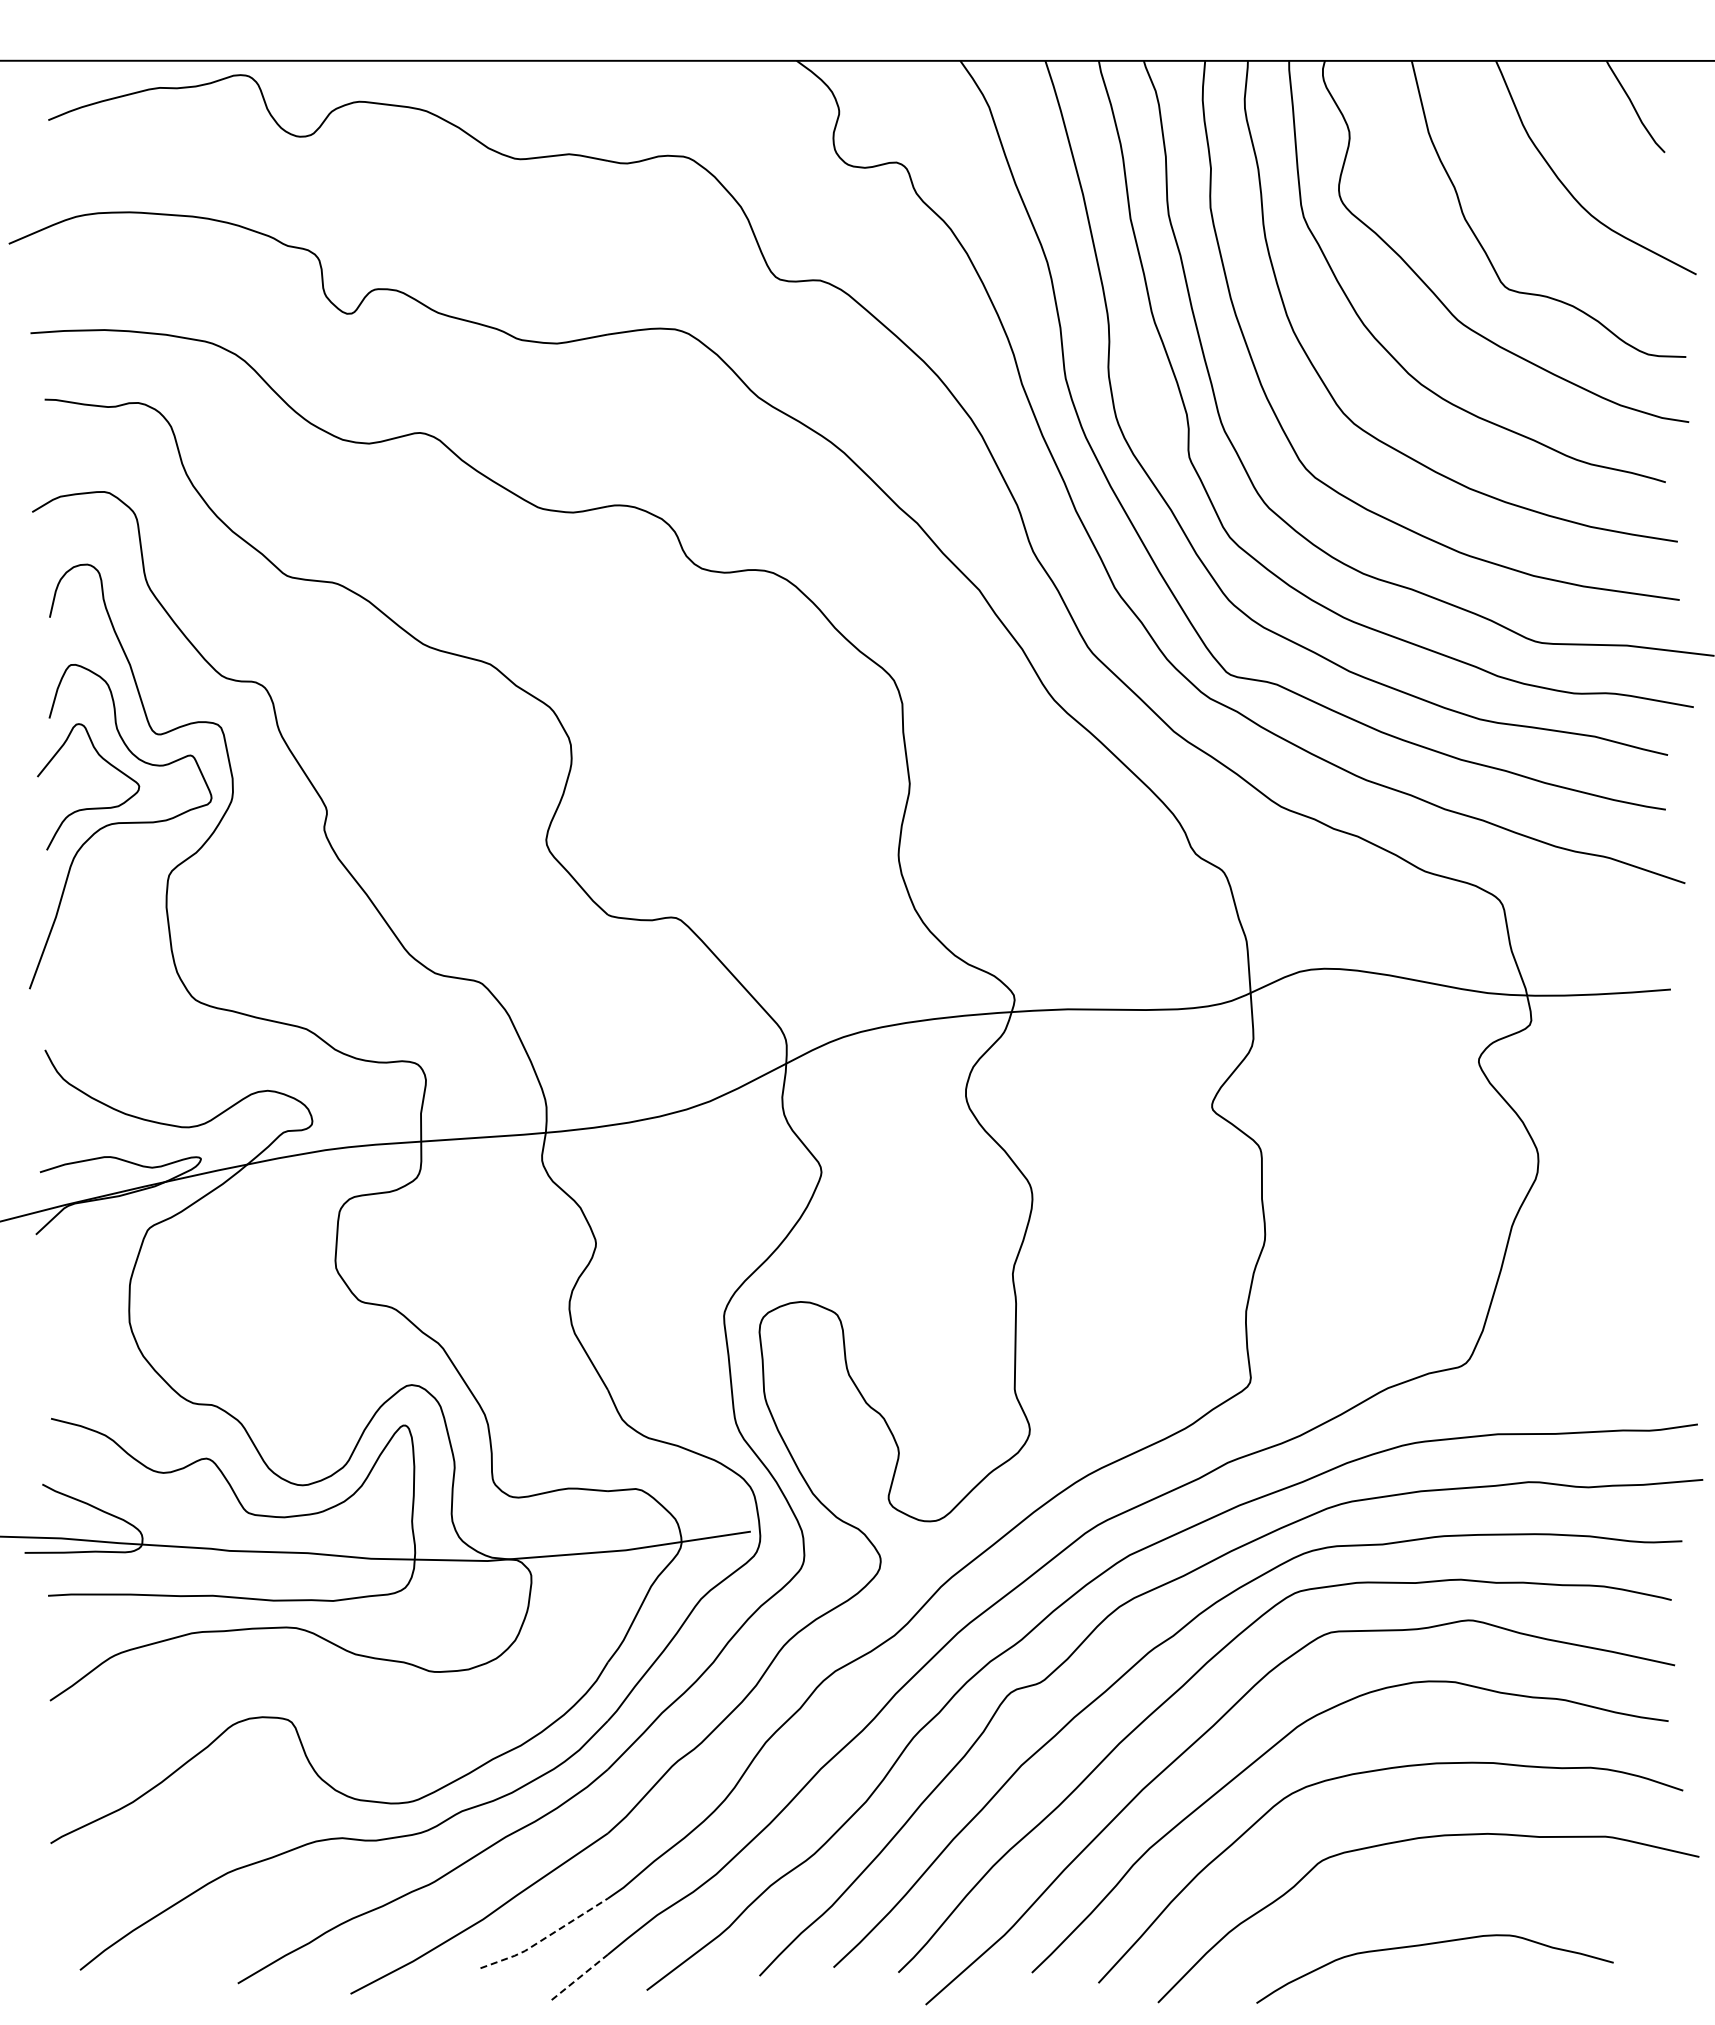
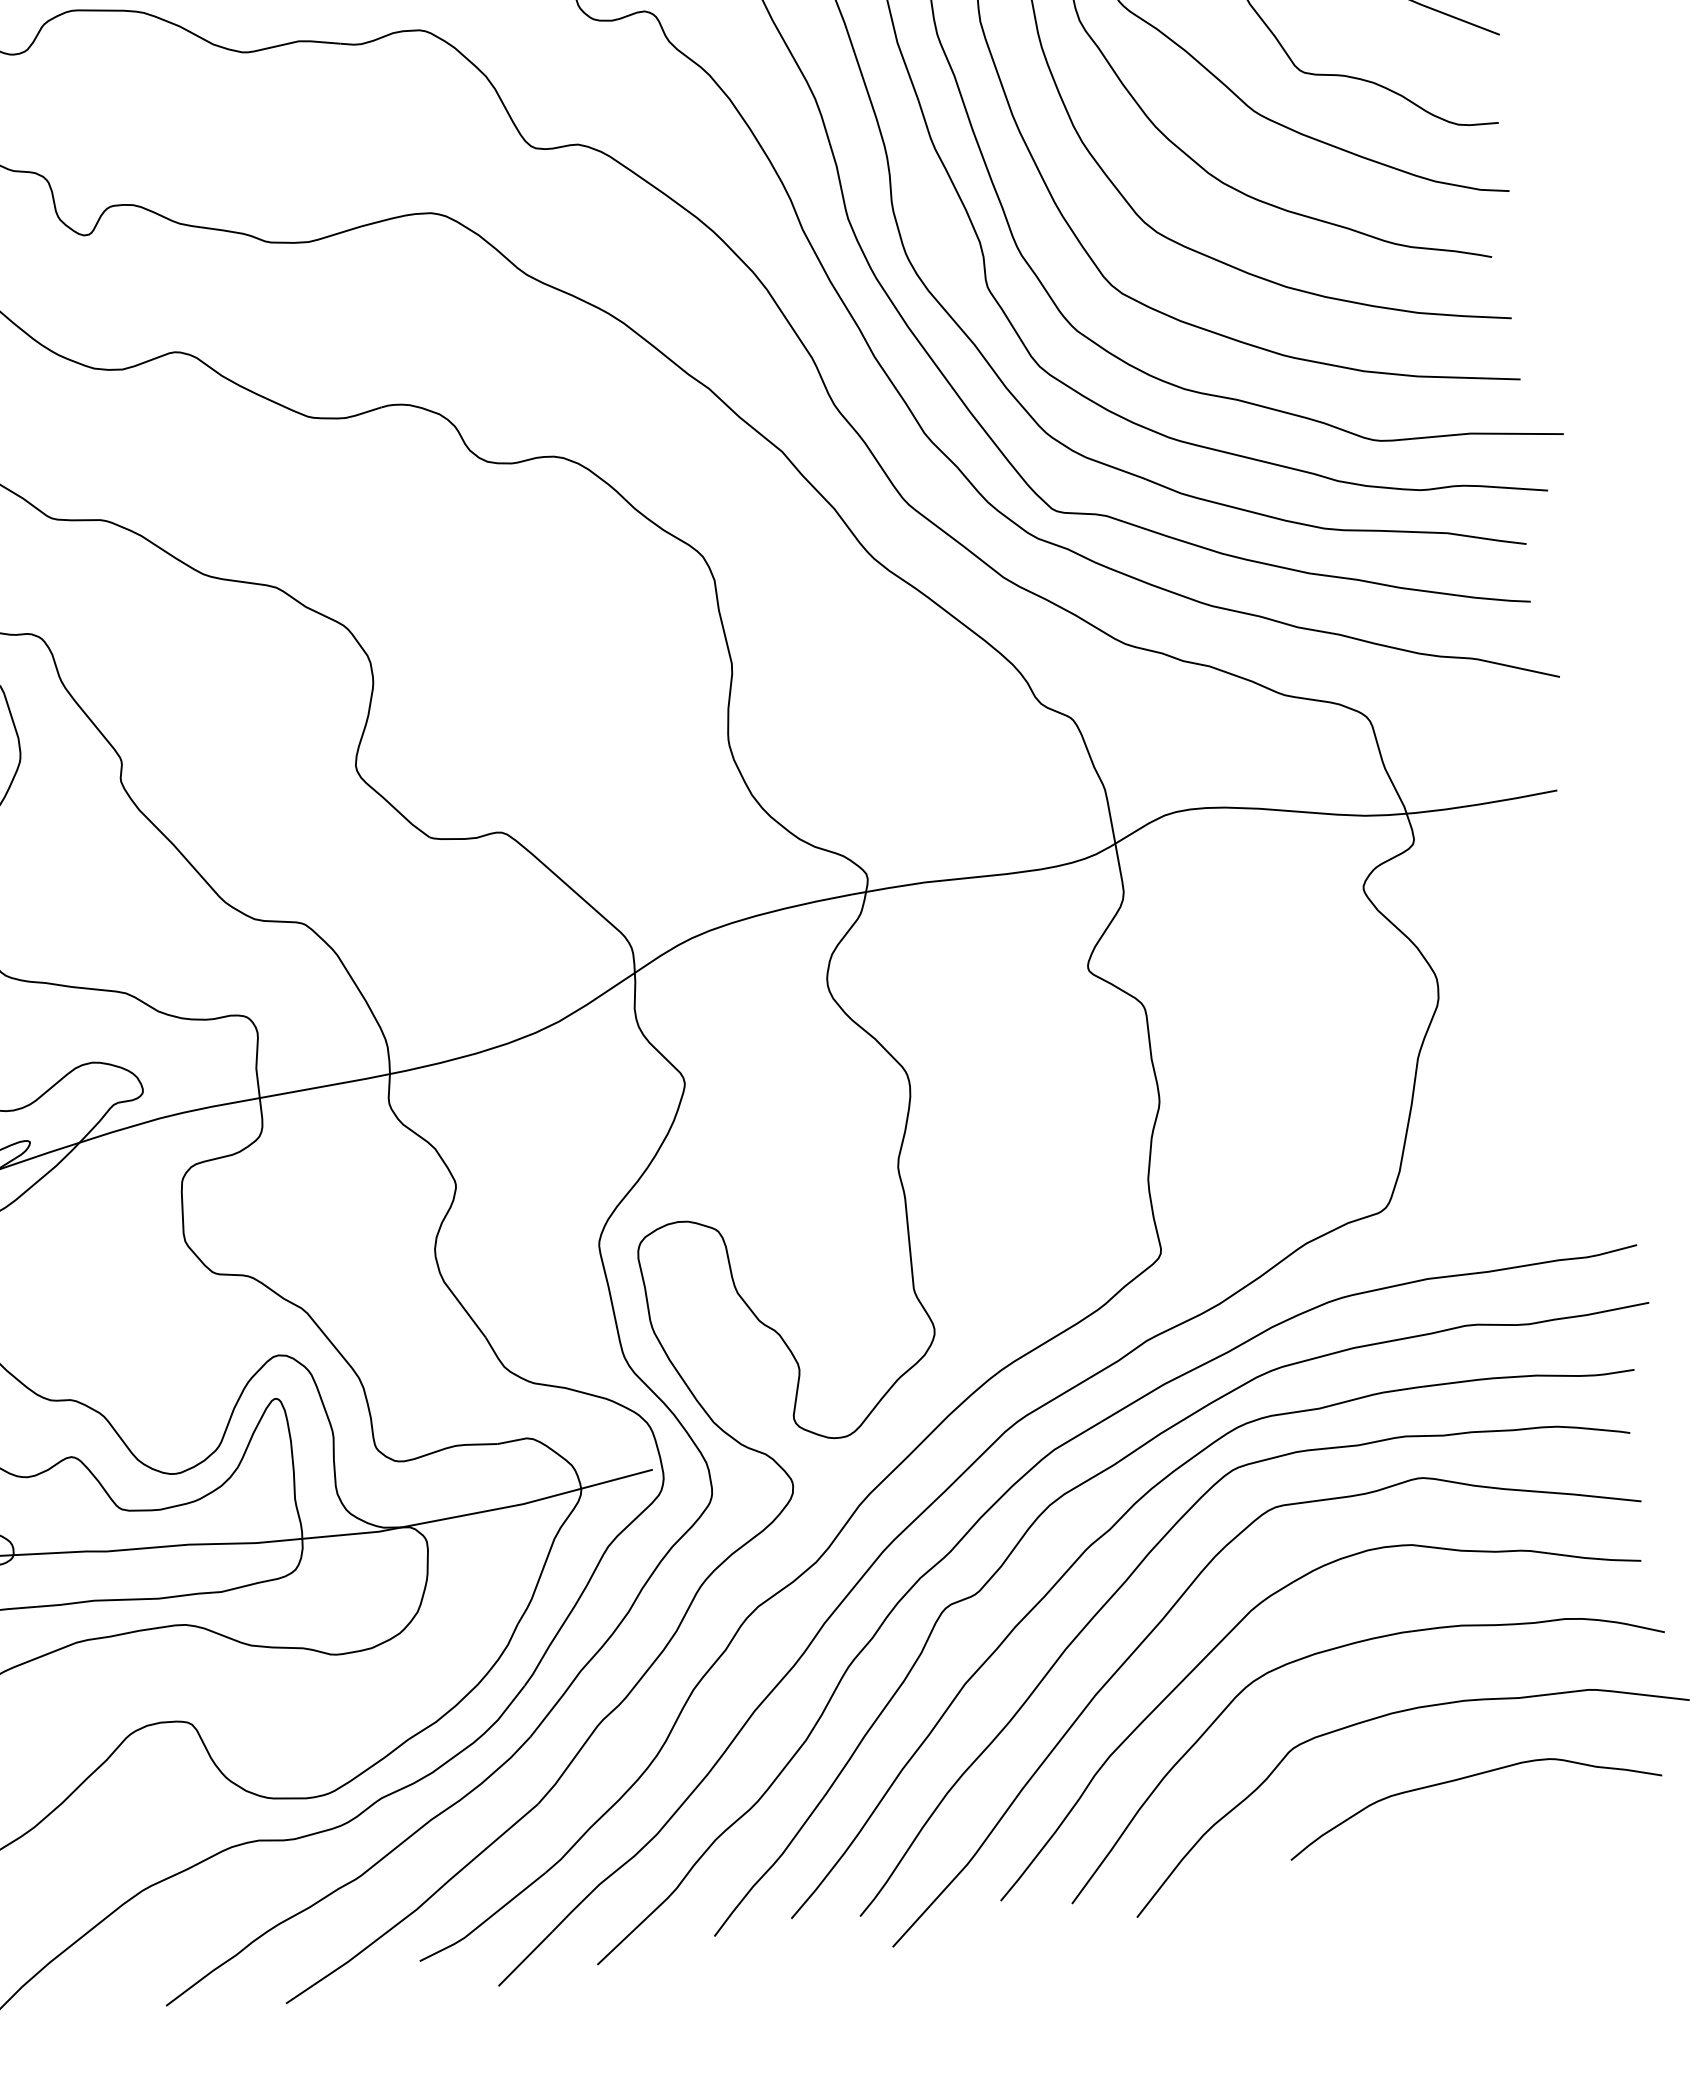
line: (545, 1938) -> (484, 1922), dashed -> solid
curve: (1433, 1944) -> (1470, 1777), moved
line: (580, 1977) -> (526, 1959), dashed -> solid

